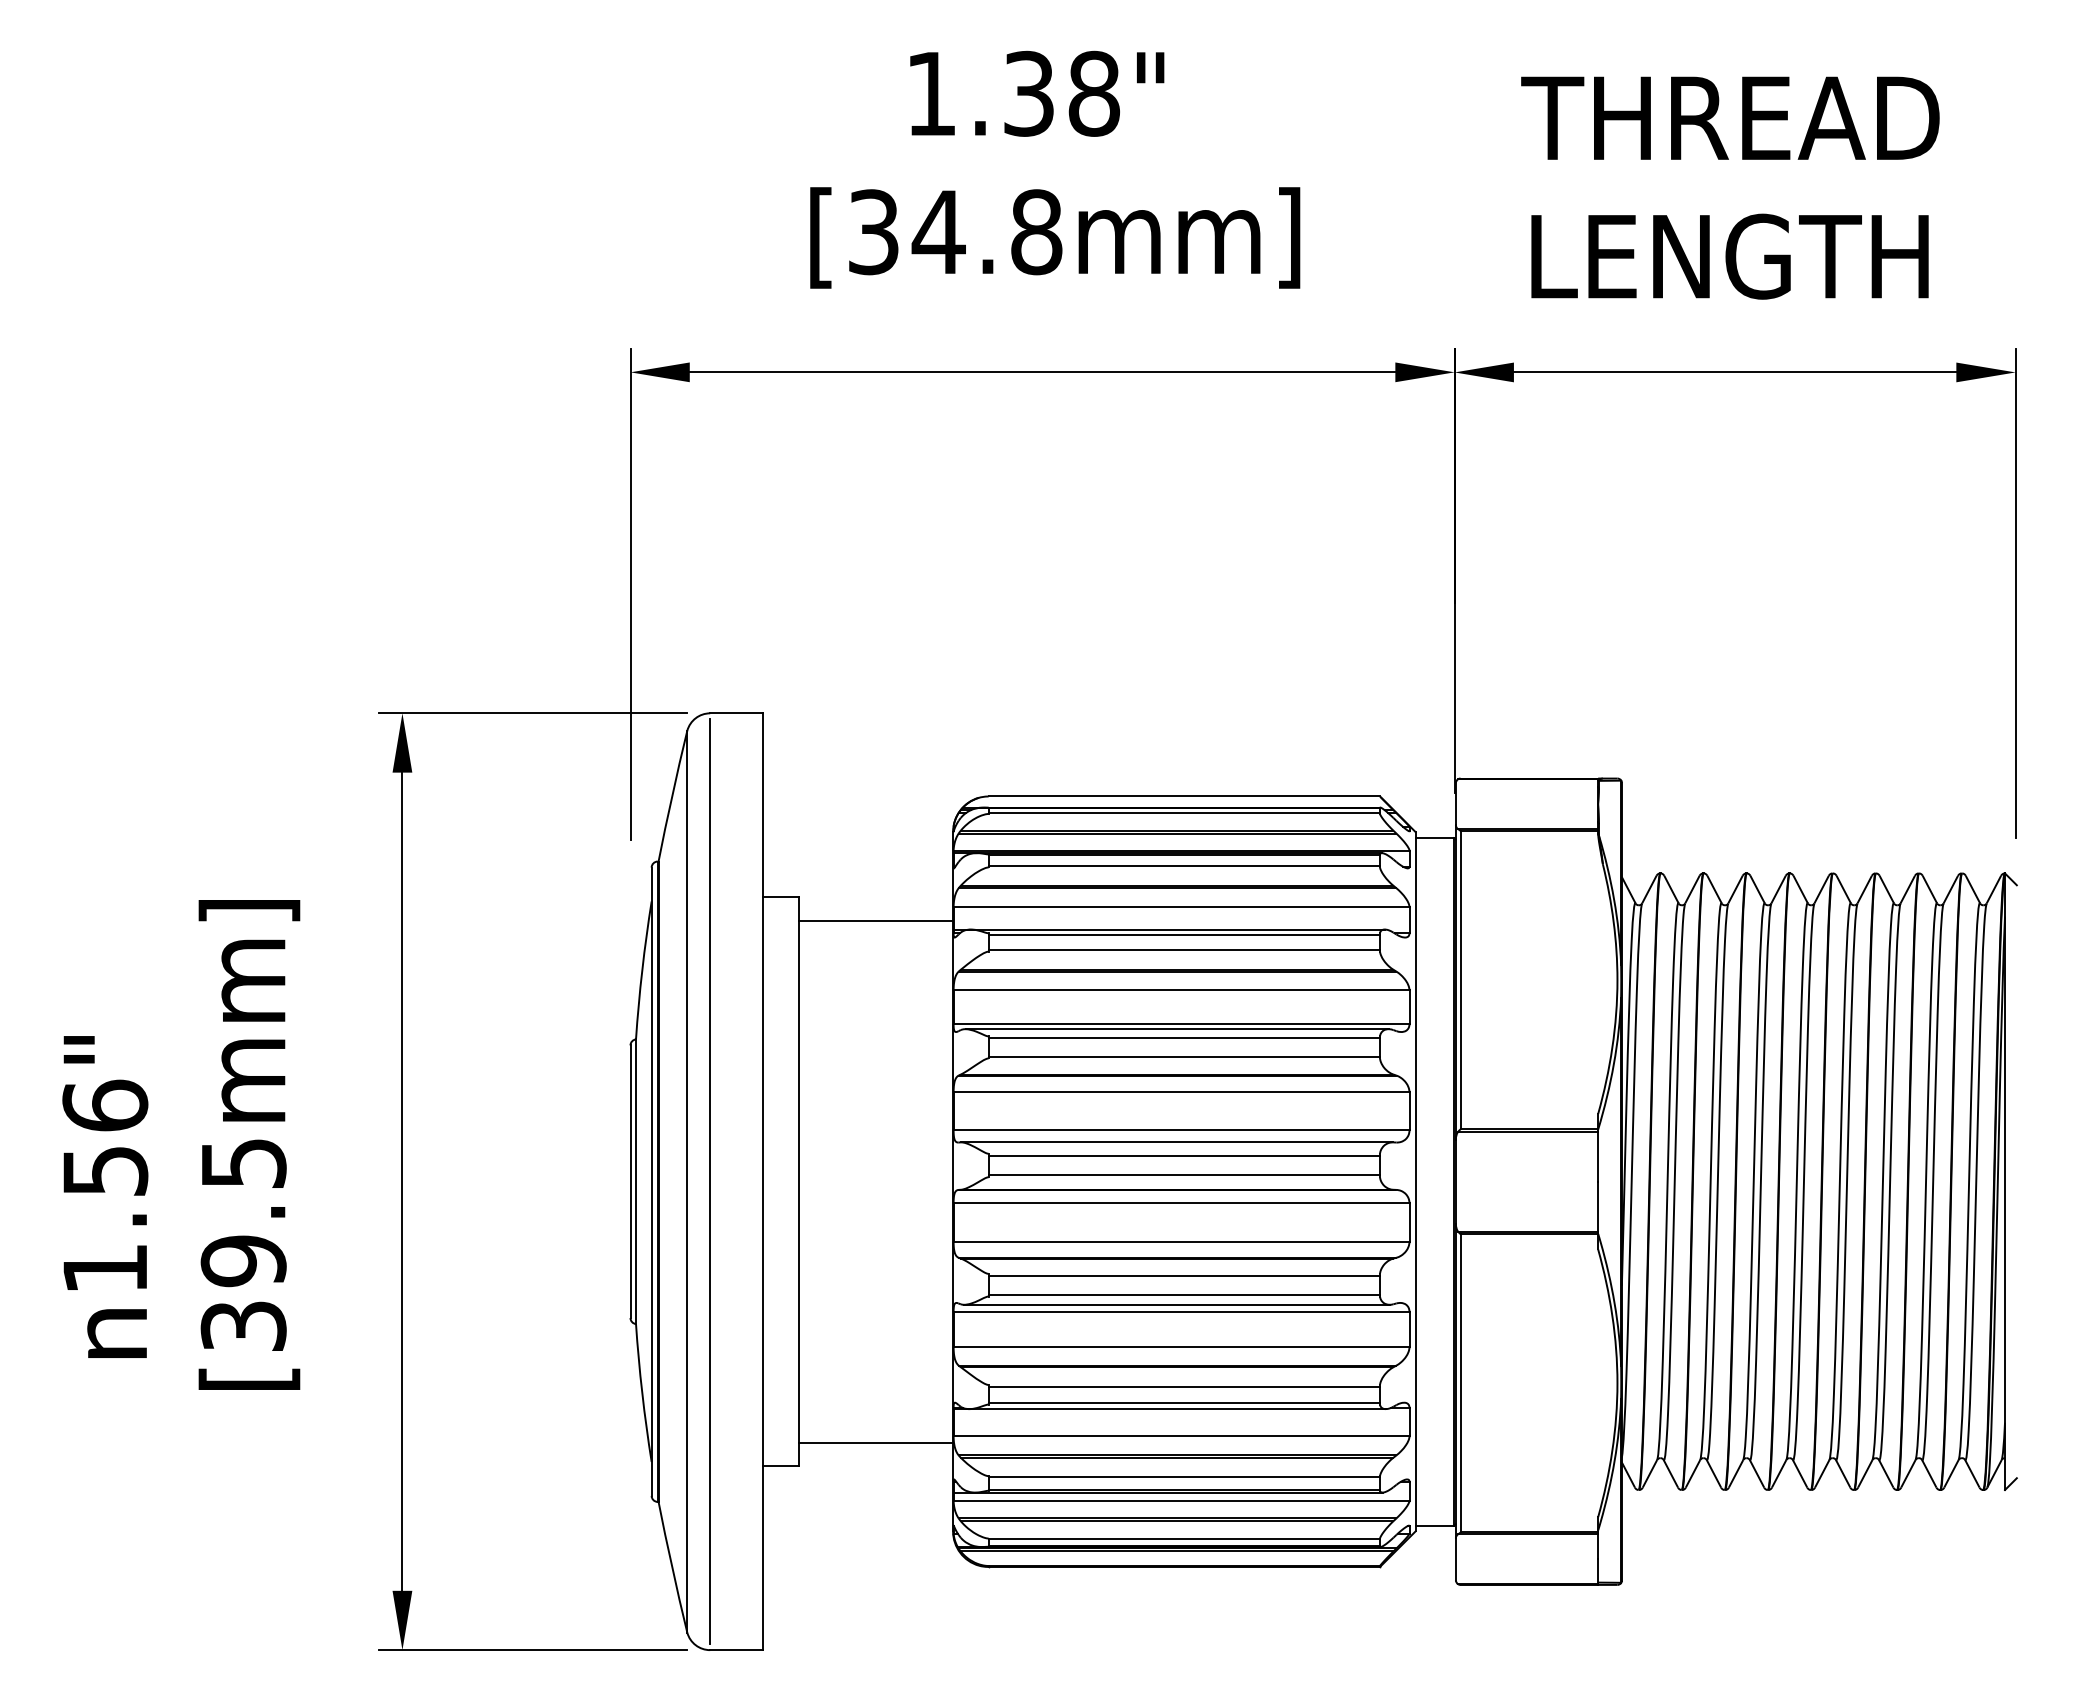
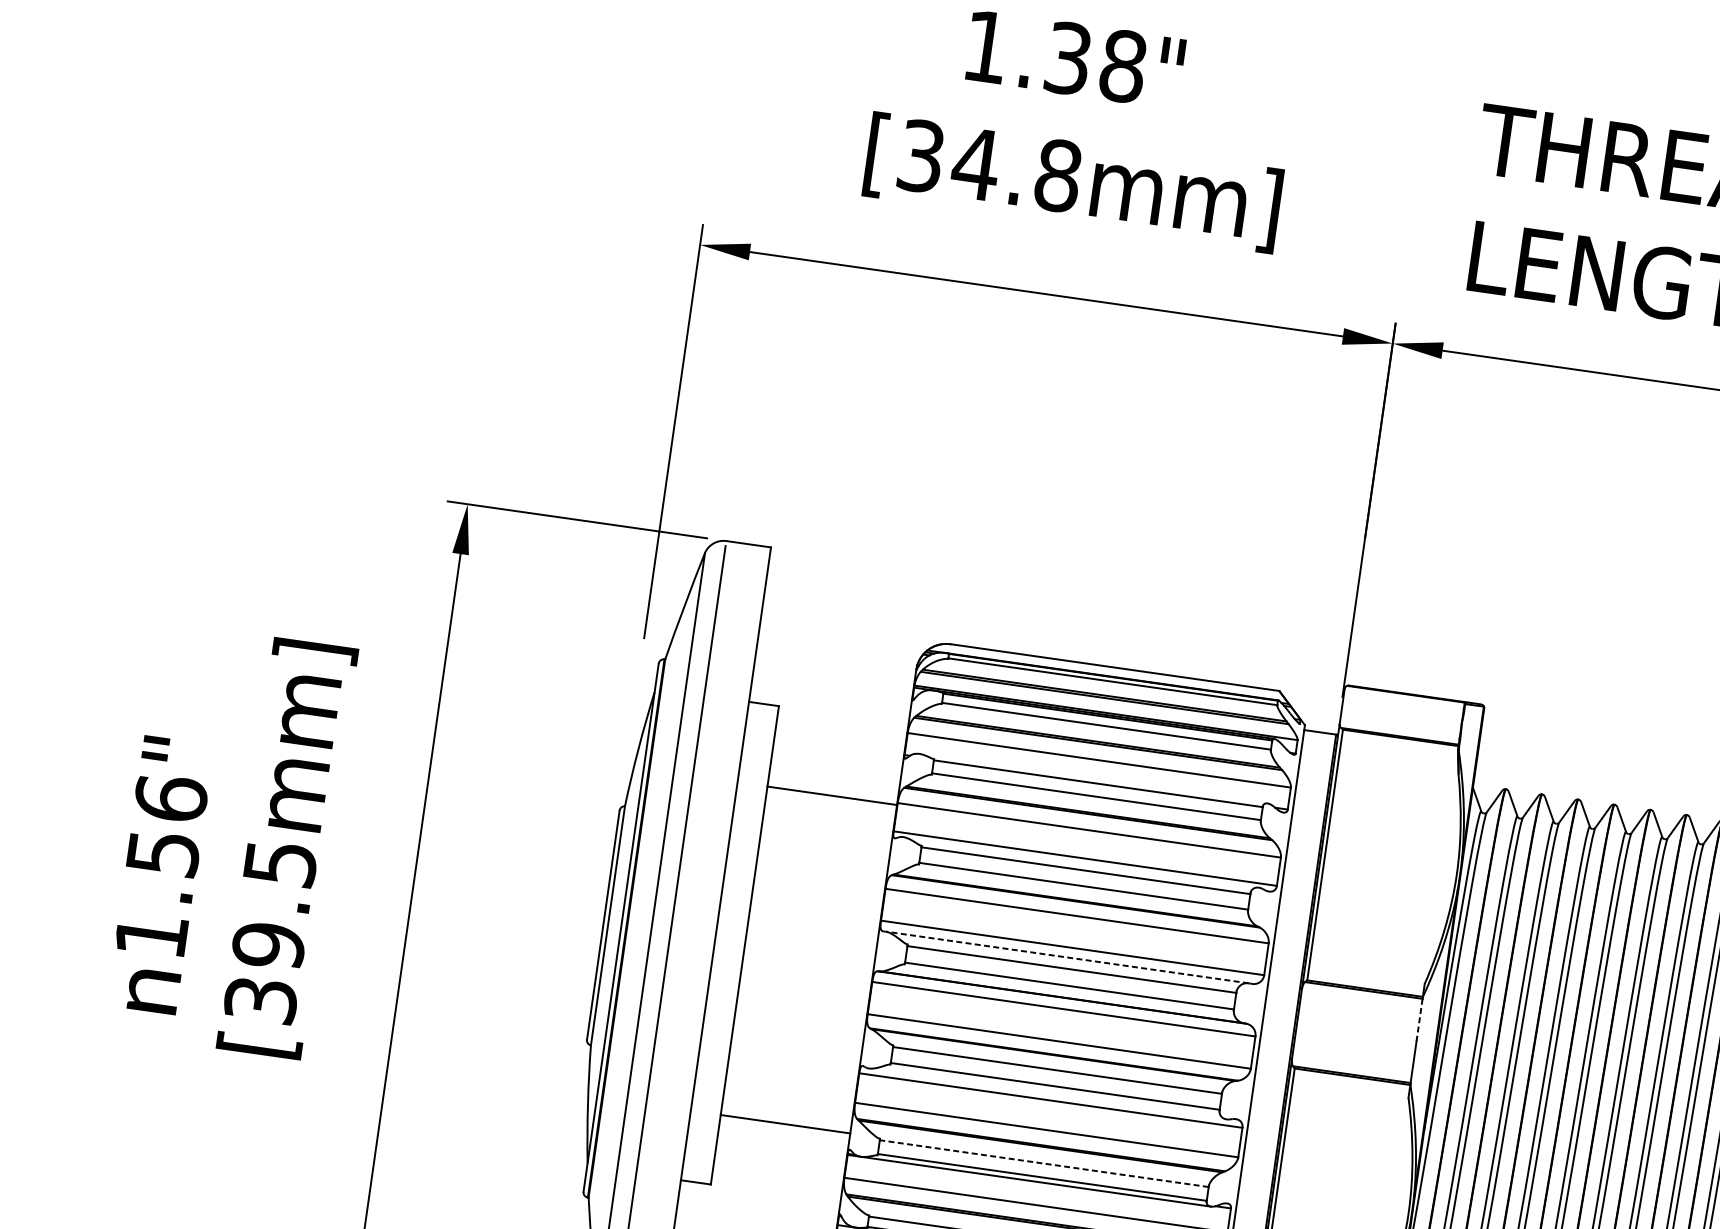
line: (875, 920) -> (831, 795), moved
line: (1168, 929) -> (1085, 777), removed
line: (1176, 1029) -> (1080, 862), removed
line: (1177, 1142) -> (1067, 957), solid -> dashed
line: (1598, 1157) -> (1419, 1020), solid -> dashed
line: (1176, 1304) -> (1047, 1093), removed
line: (1184, 1386) -> (1044, 1163), solid -> dashed
line: (875, 1442) -> (785, 1124), moved

